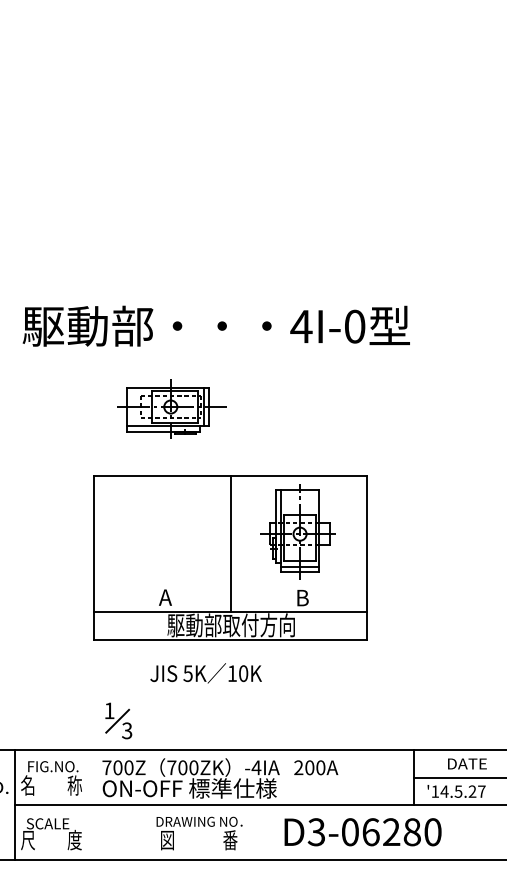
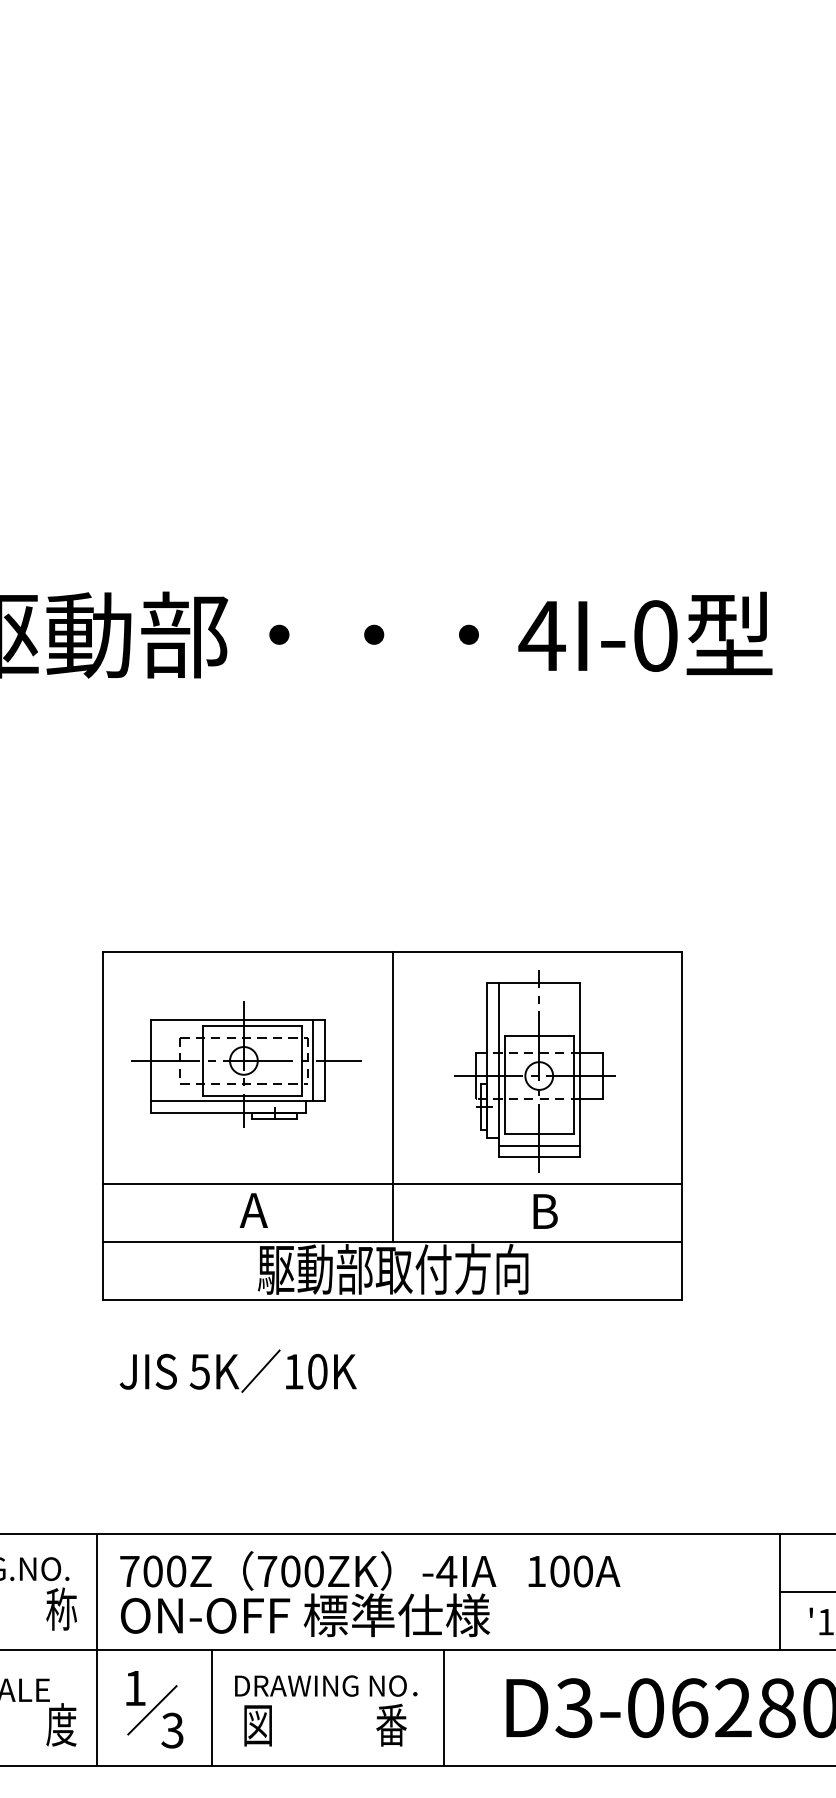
part: (171, 408) -> (245, 1064), moved
line: (230, 584) -> (391, 1182), added
text: (205, 673) -> (236, 1371), moved
part: (118, 720) -> (154, 1708), moved
text: (298, 767) -> (535, 1570), 200A -> 100A
line: (91, 804) -> (96, 1649), added
line: (145, 831) -> (211, 1706), added
line: (255, 831) -> (444, 1706), added

